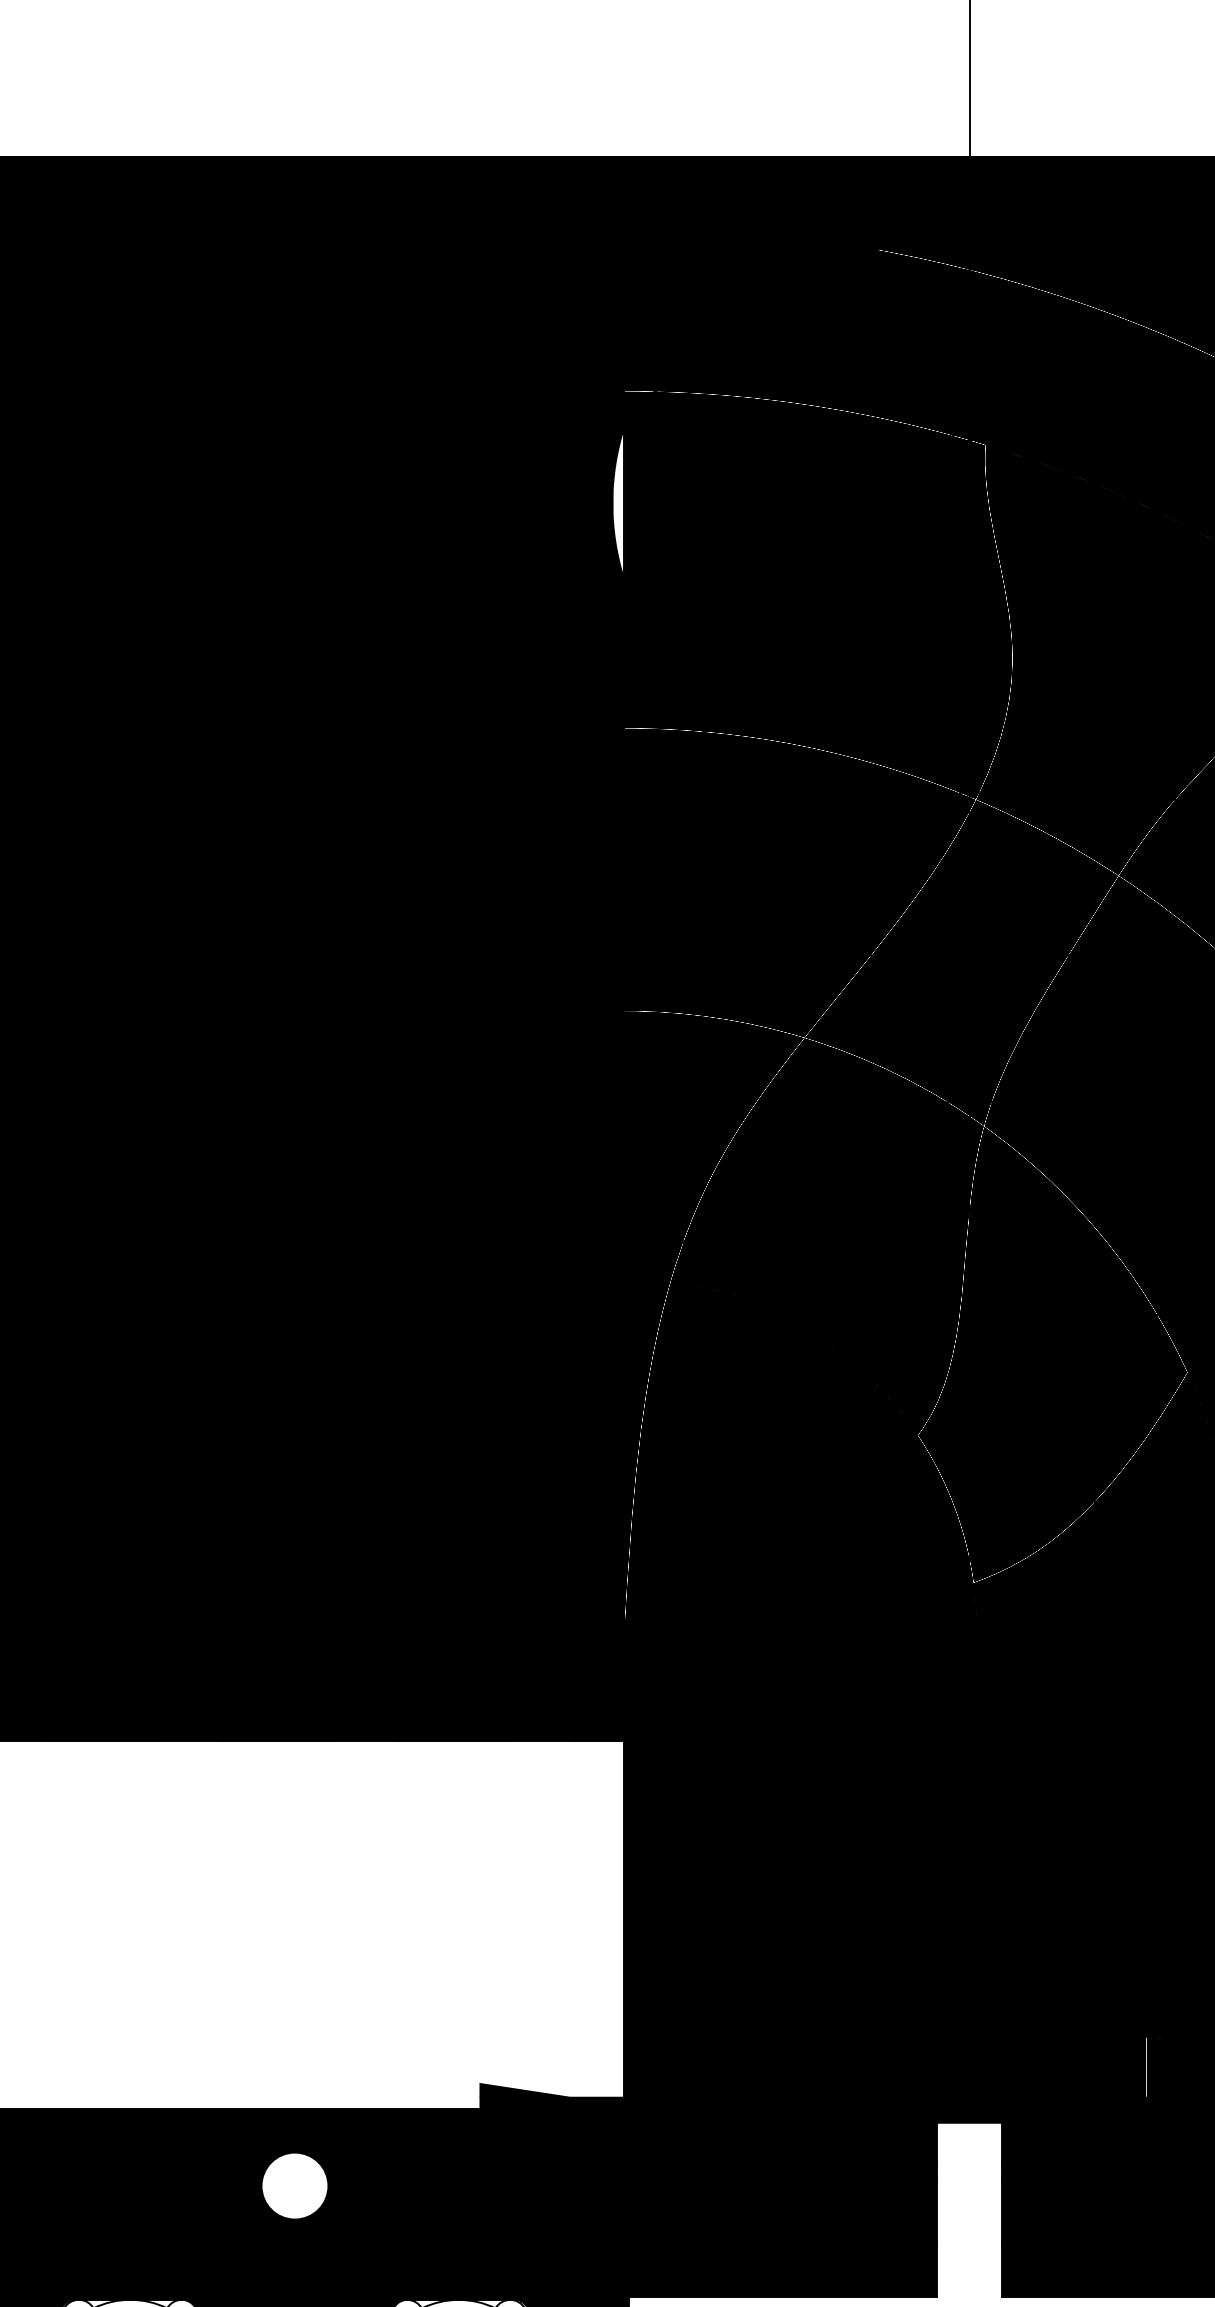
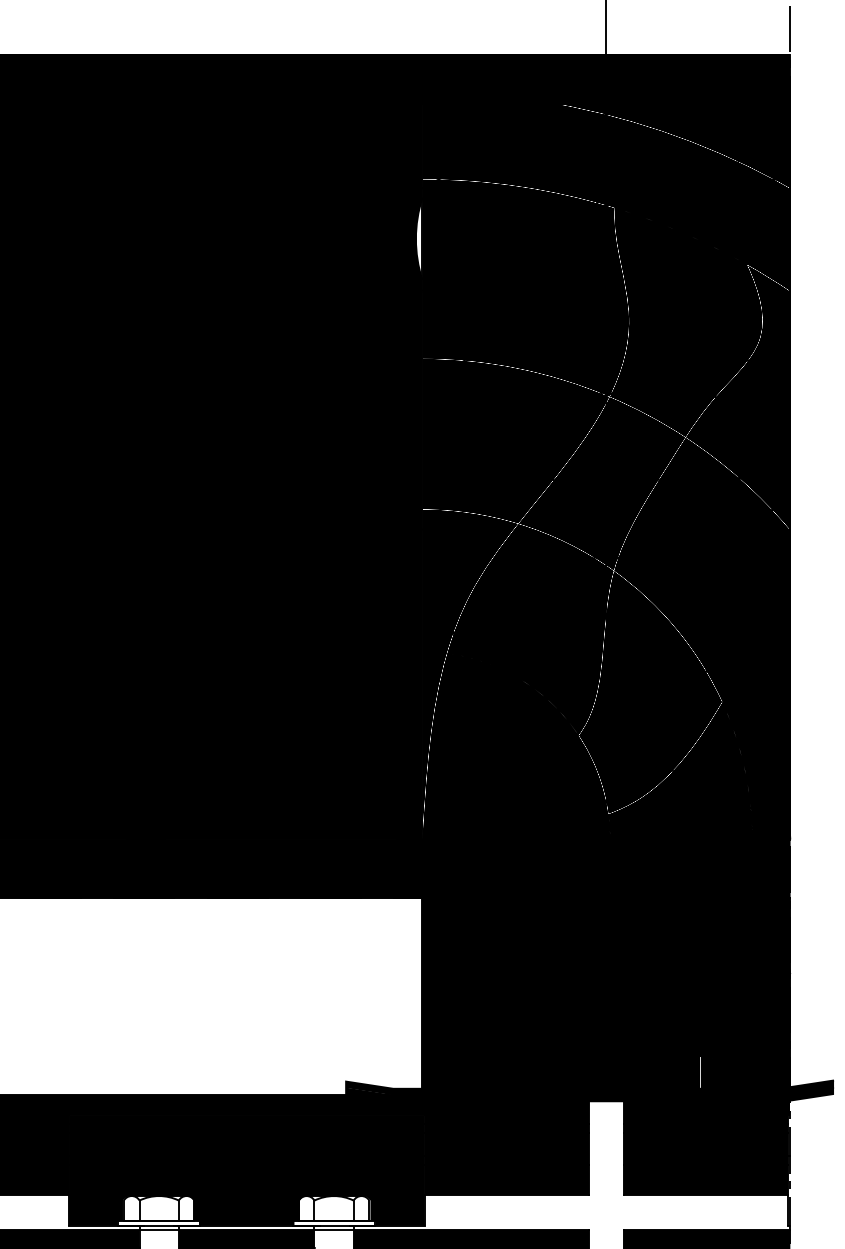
fill: (294, 2186) -> (246, 1135), added

